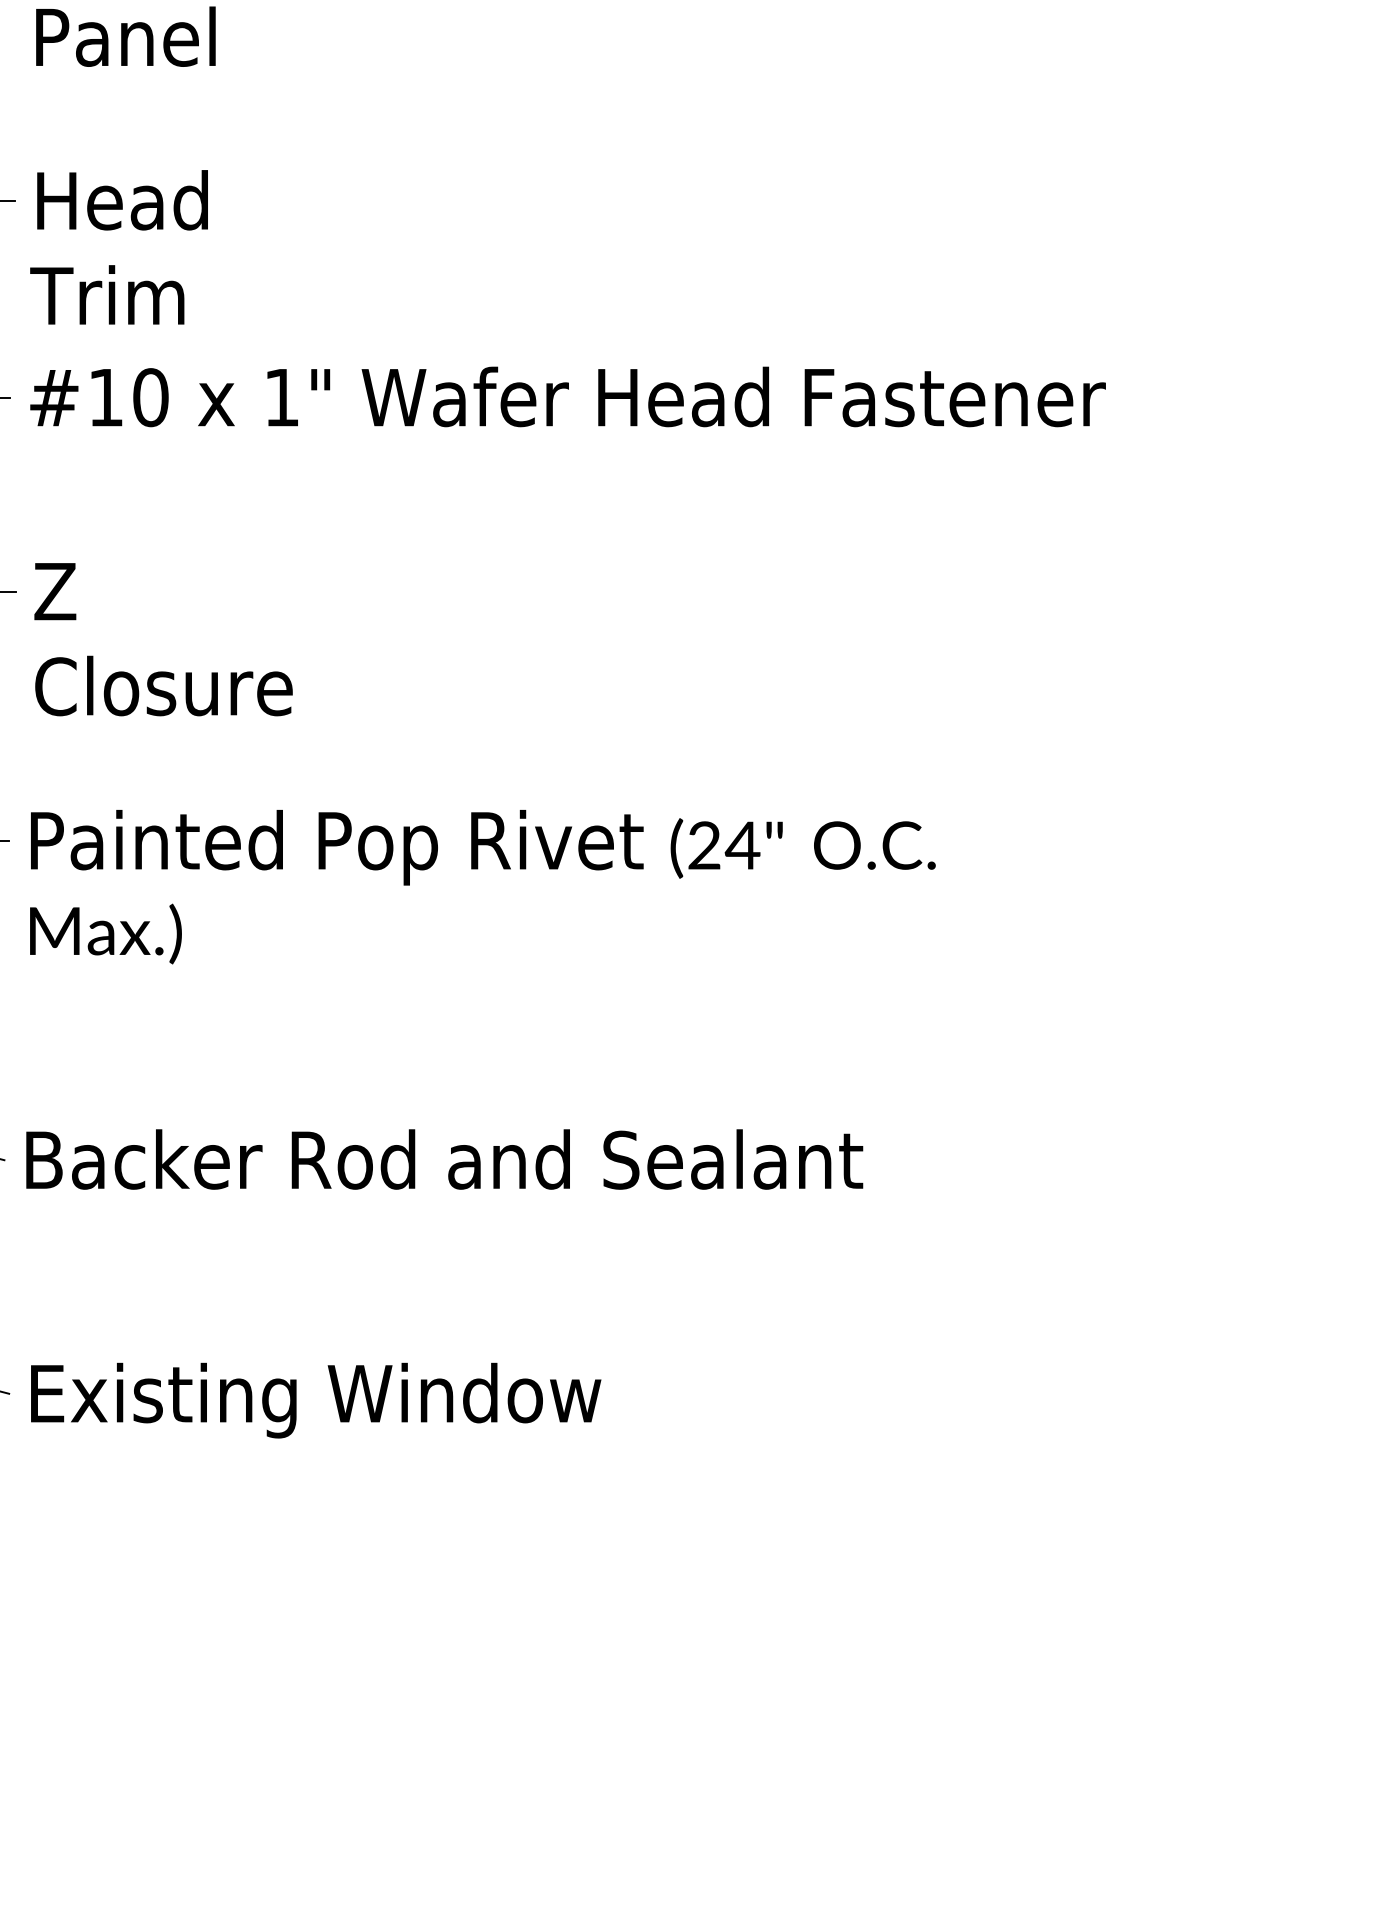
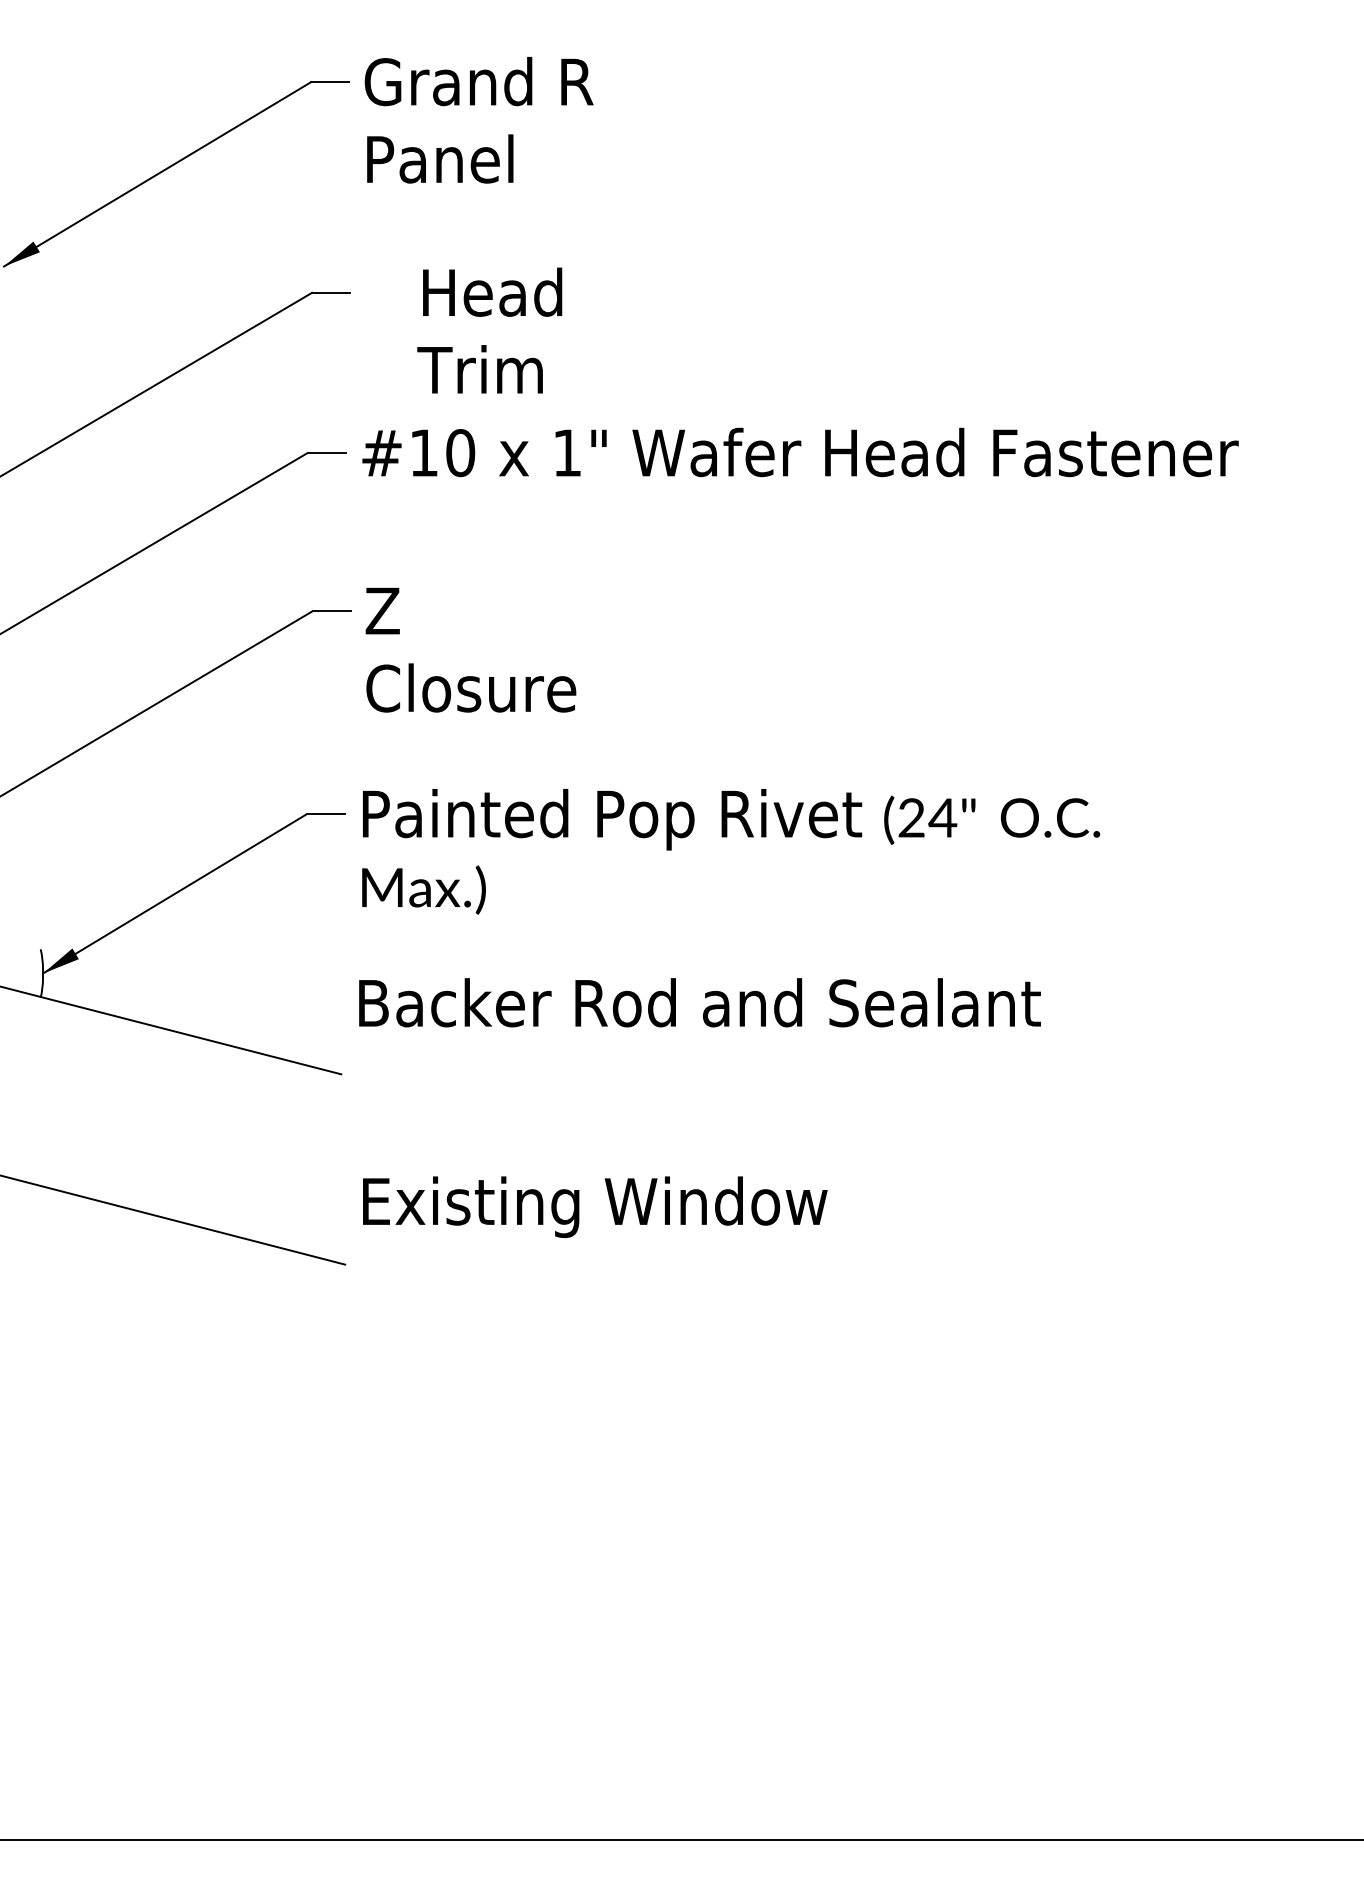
text: (118, 247) -> (489, 330), moved
text: (444, 1159) -> (699, 1002), moved
text: (316, 1399) -> (595, 1206), moved

